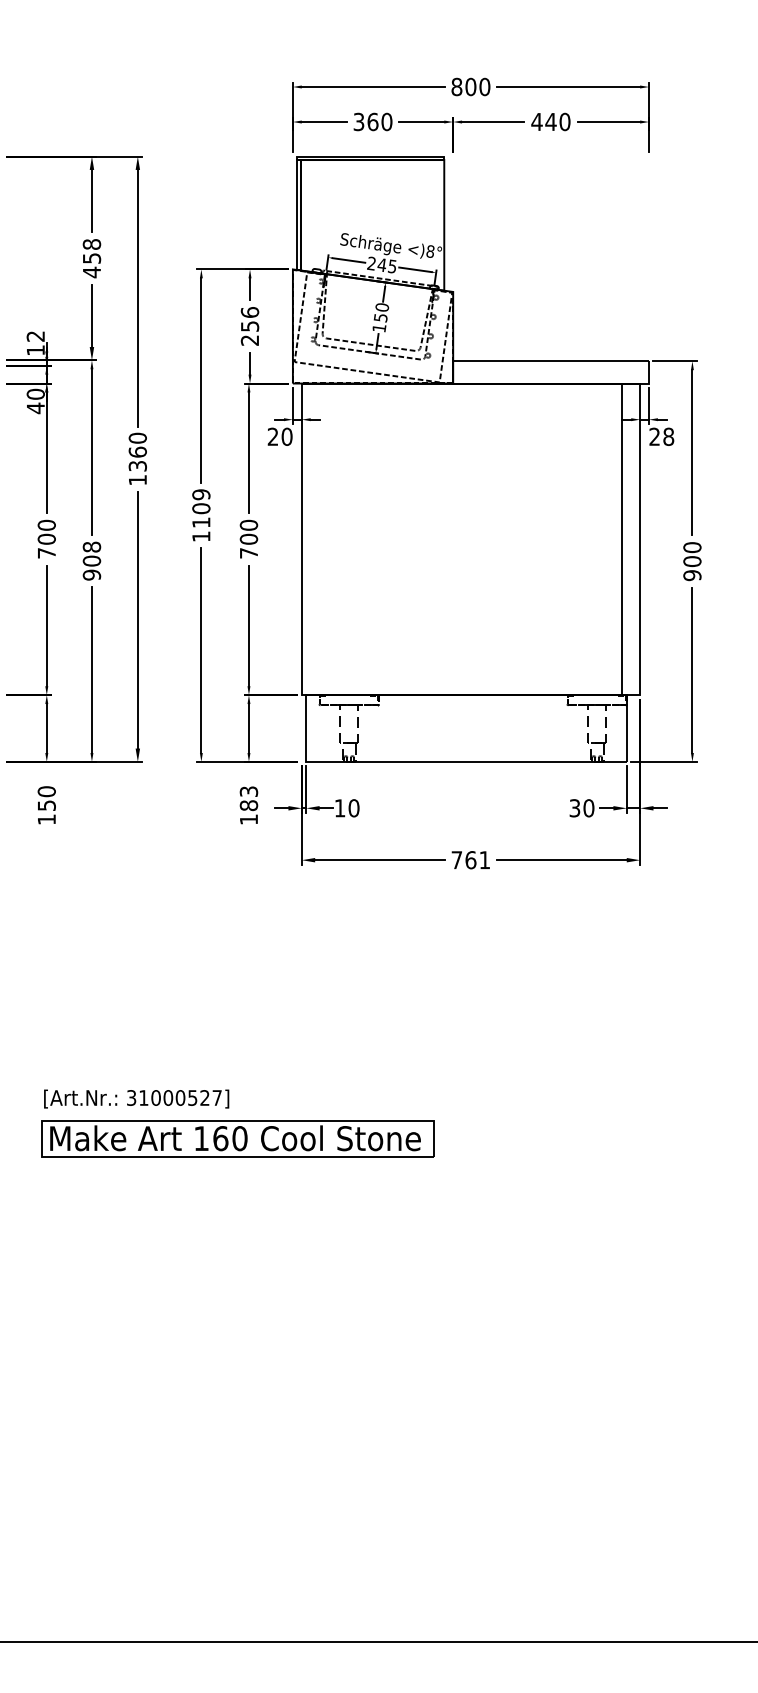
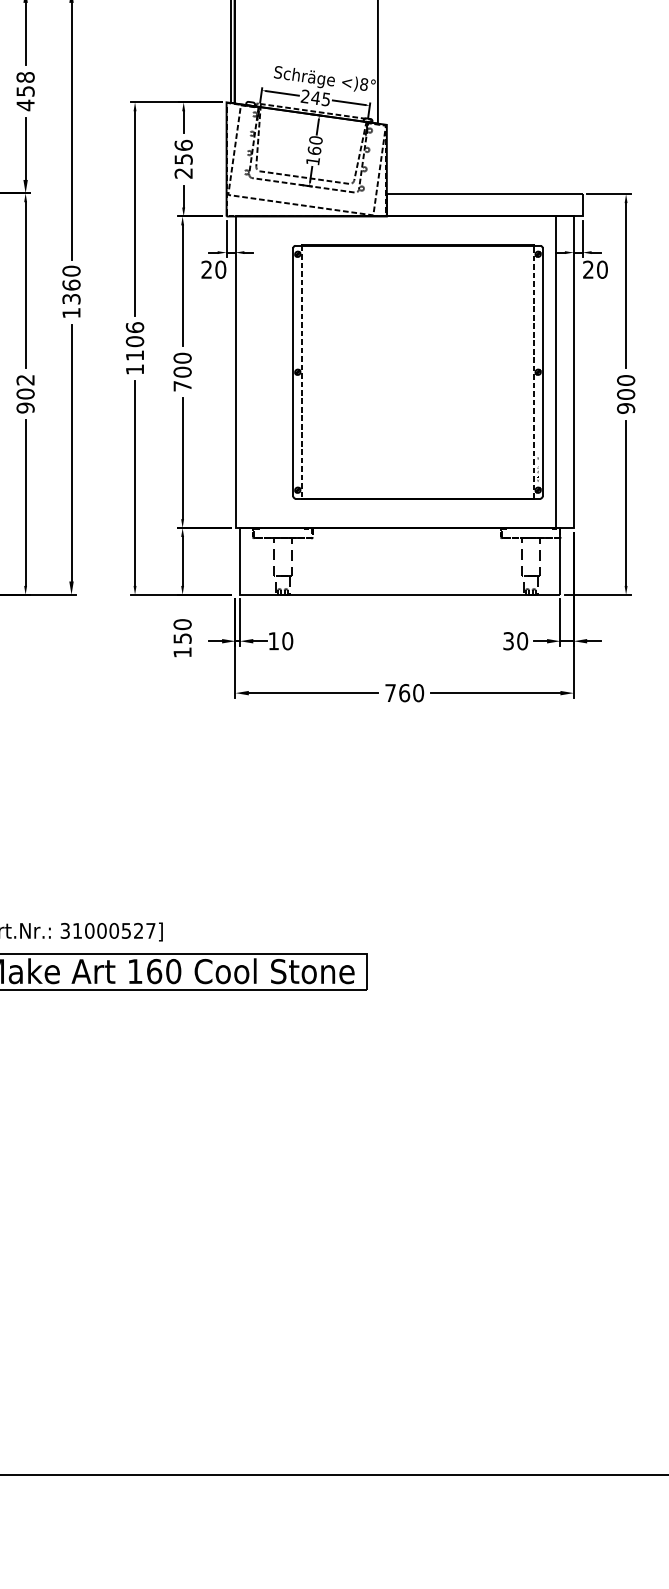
text: (380, 317) -> (314, 150), 150 -> 160
text: (668, 436) -> (602, 269), 28 -> 20
text: (201, 494) -> (135, 327), 1109 -> 1106
part: (483, 538) -> (417, 371), added
text: (91, 546) -> (25, 379), 908 -> 902
text: (248, 798) -> (182, 631), 183 -> 150
text: (484, 860) -> (418, 693), 761 -> 760

